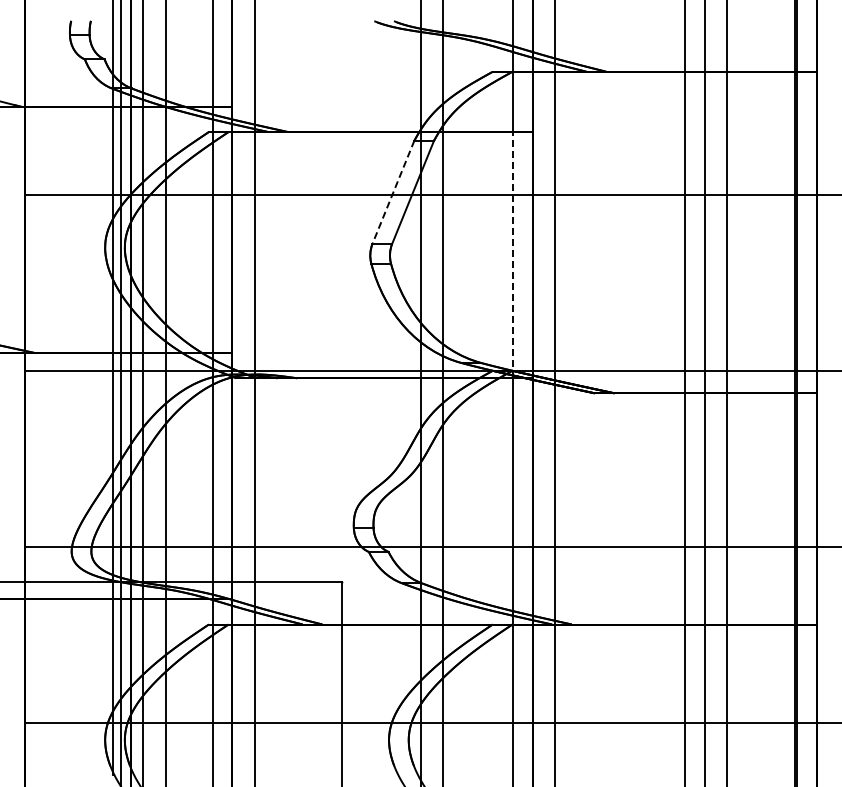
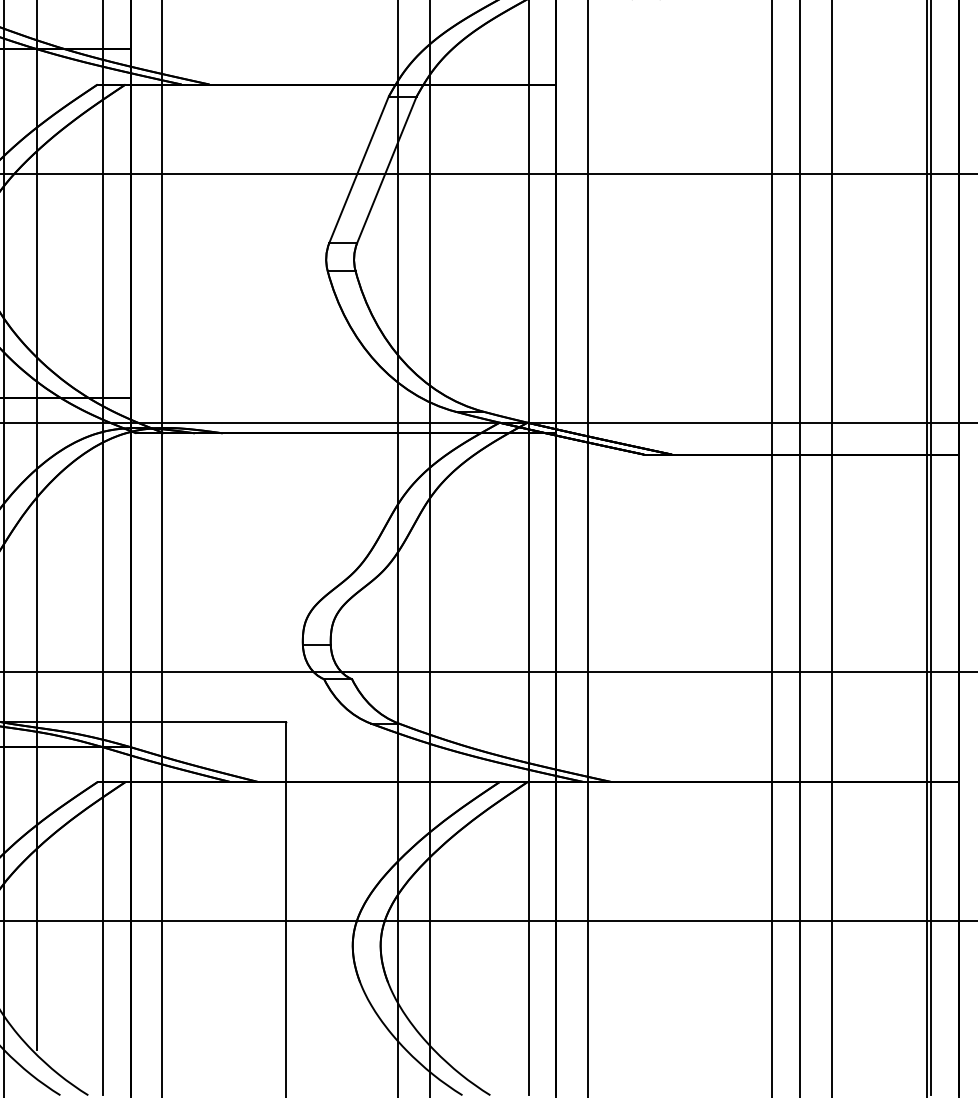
line: (393, 192) -> (359, 170), dashed -> solid
line: (513, 254) -> (529, 258), dashed -> solid

